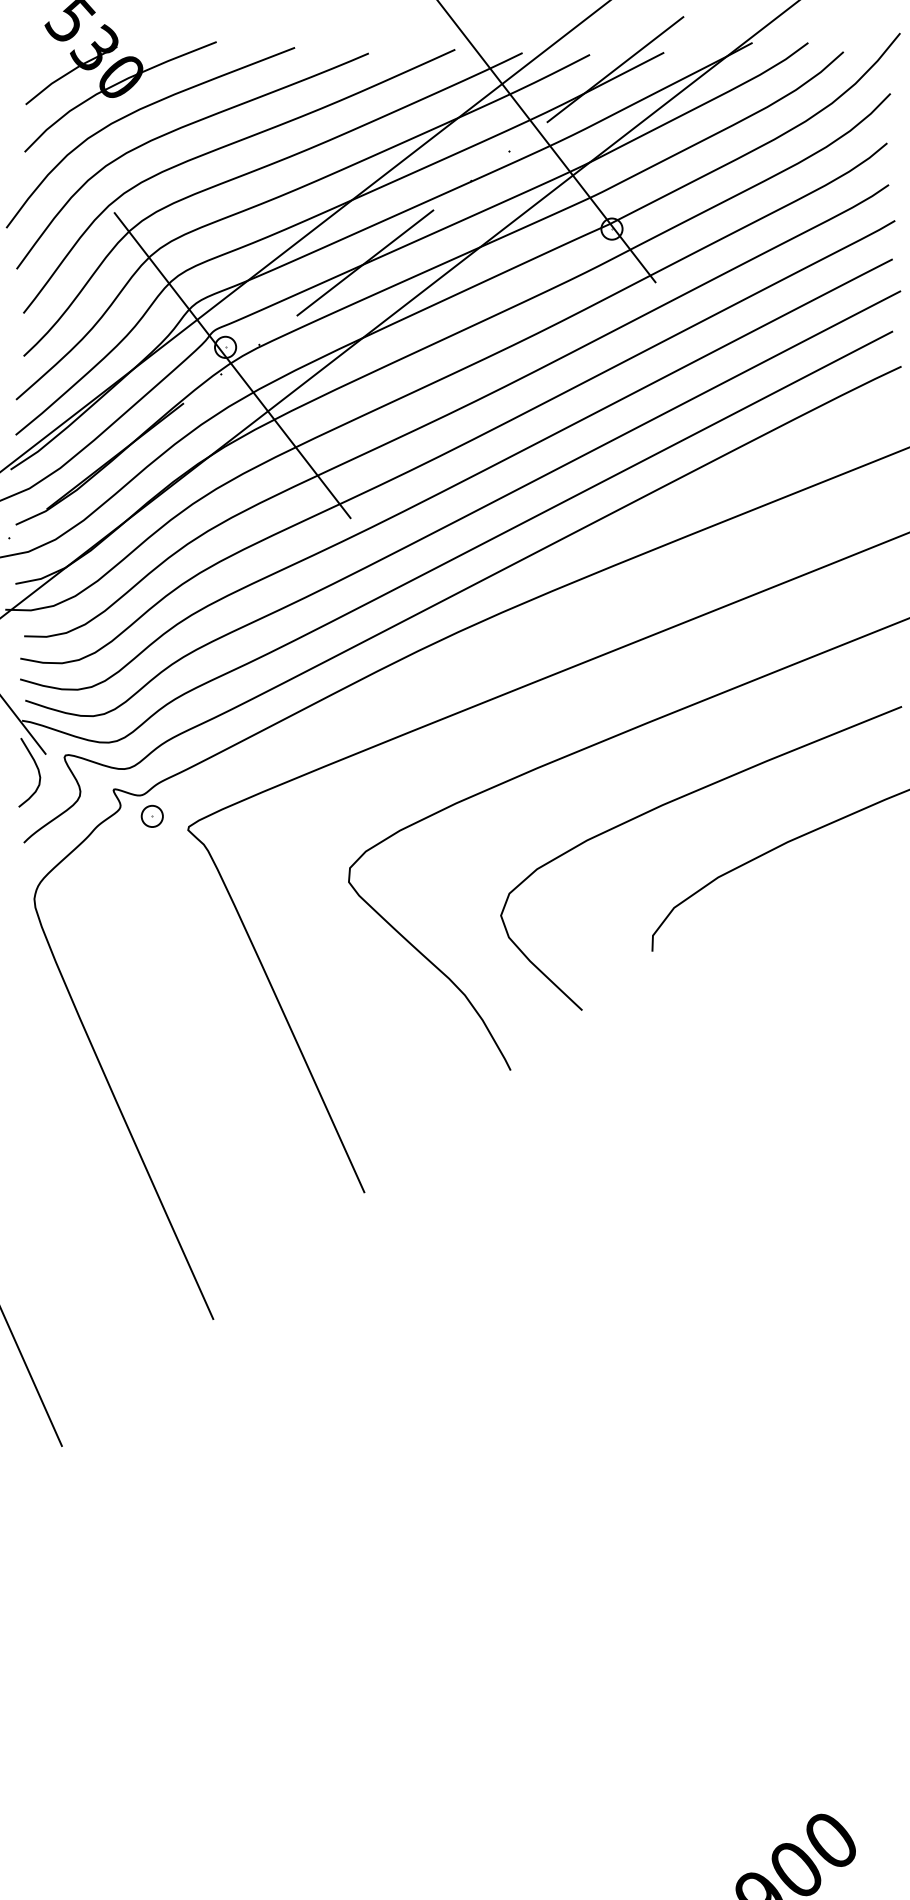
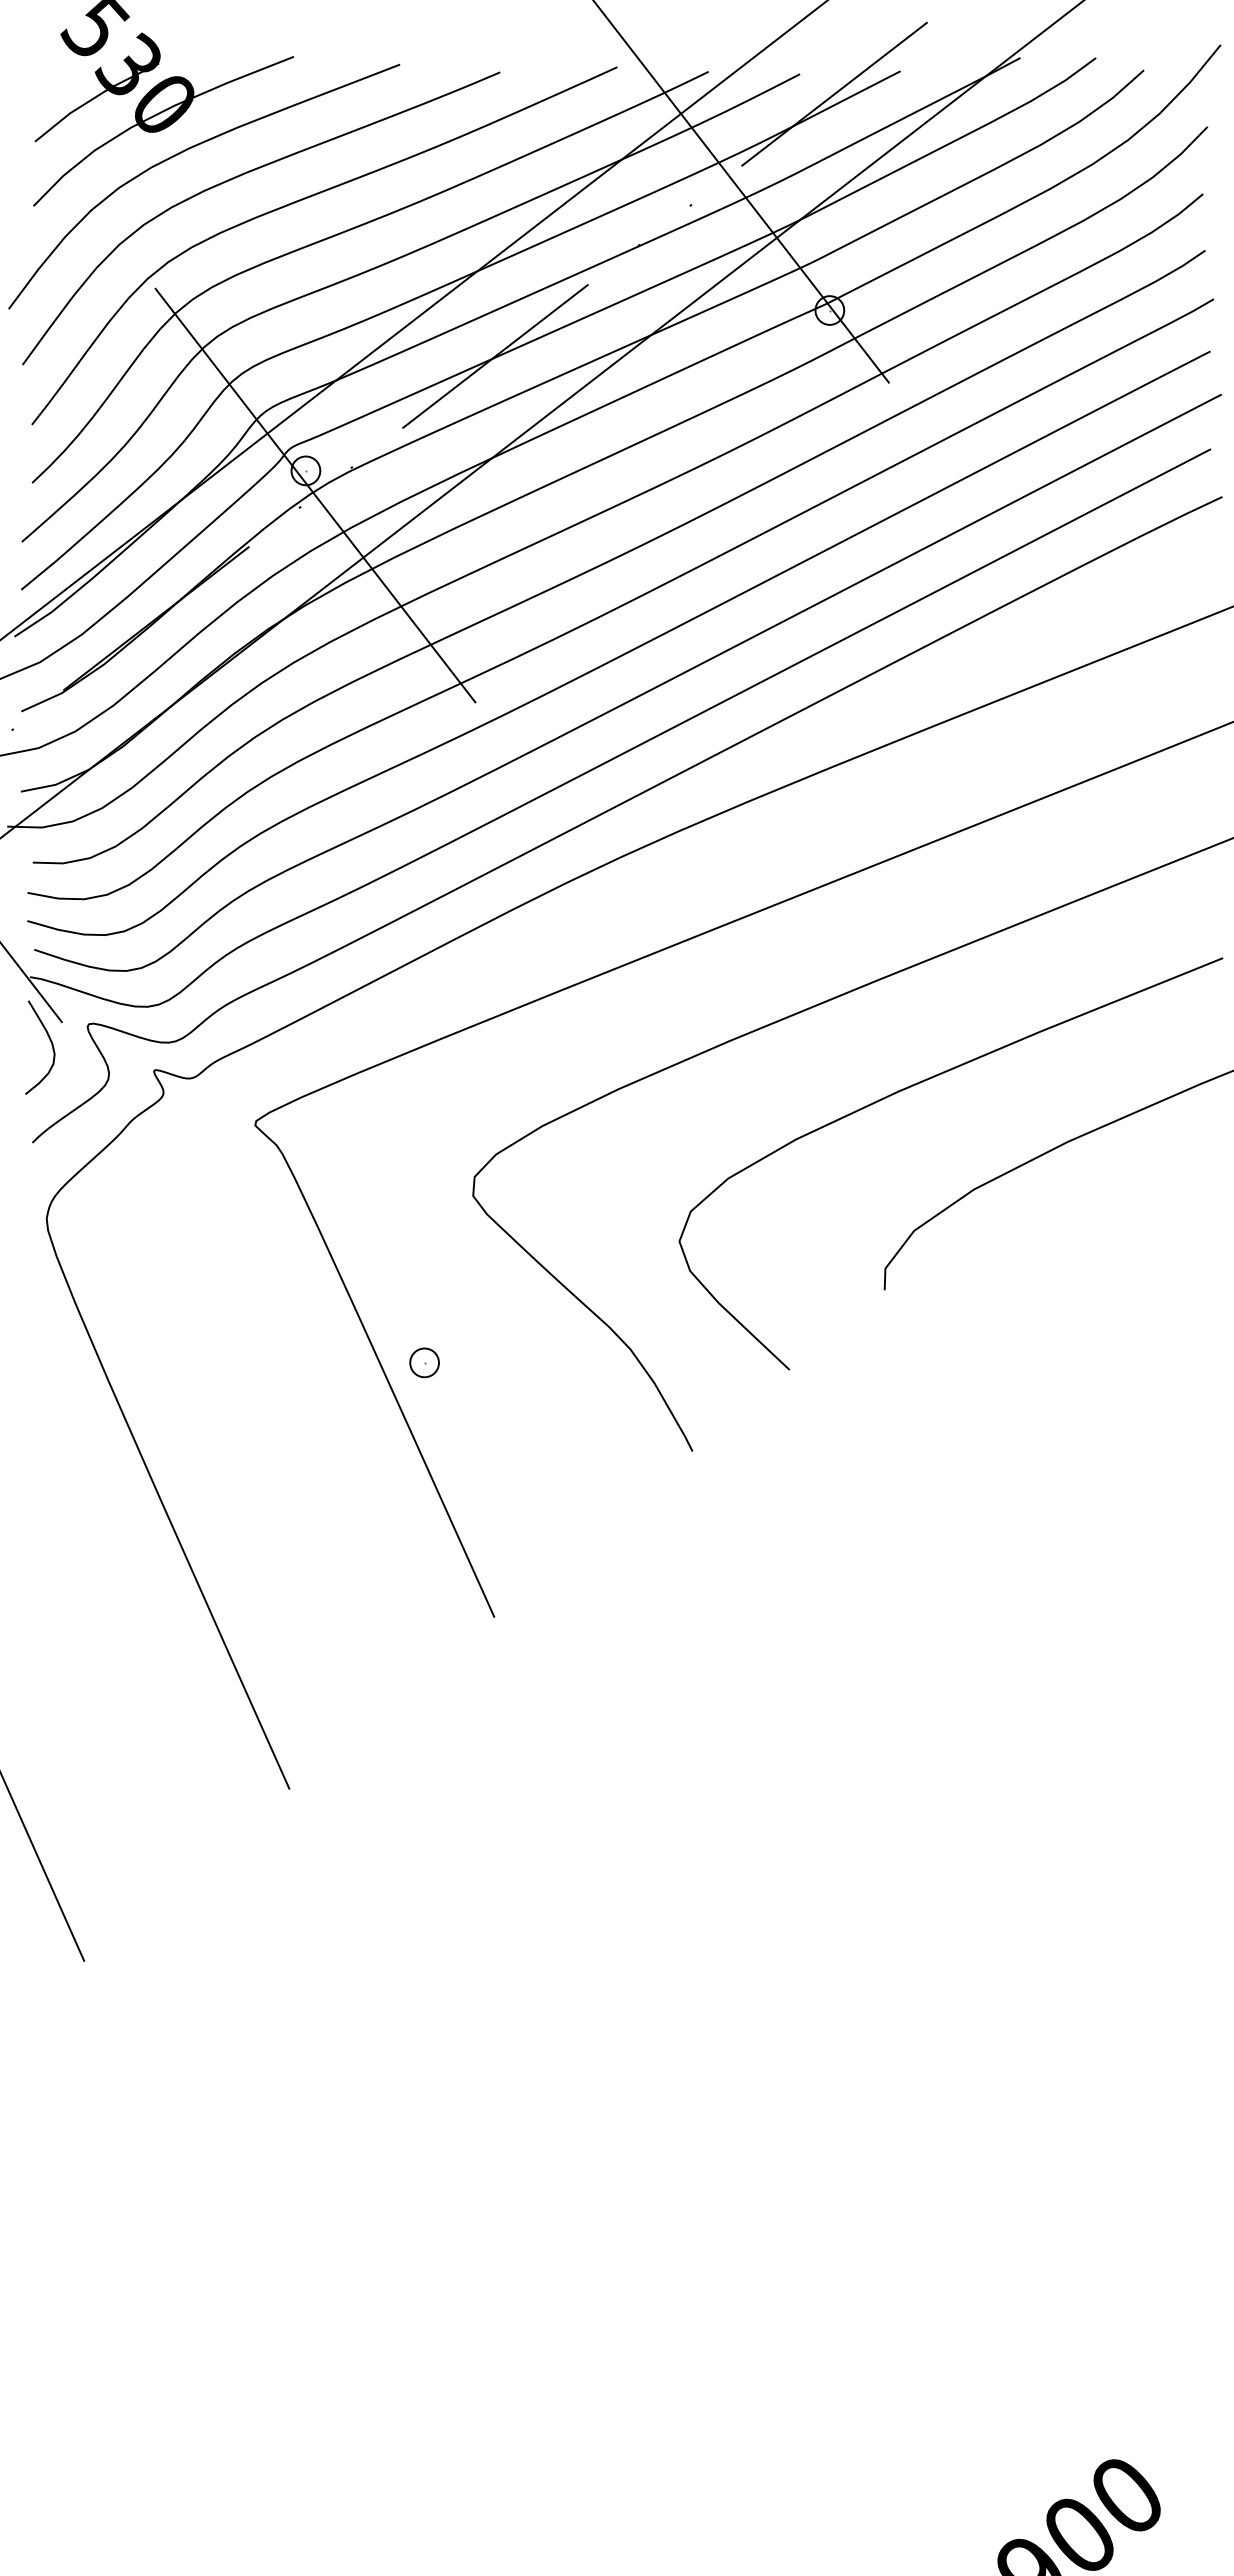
part: (152, 816) -> (424, 1362), moved

